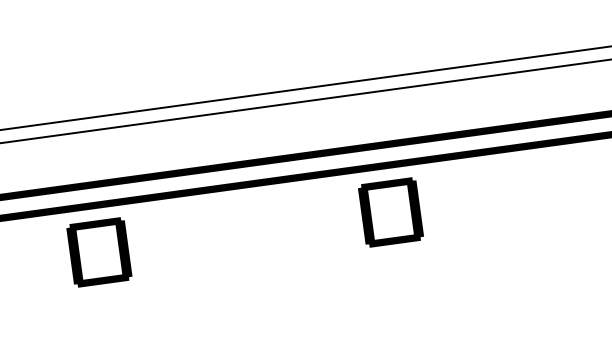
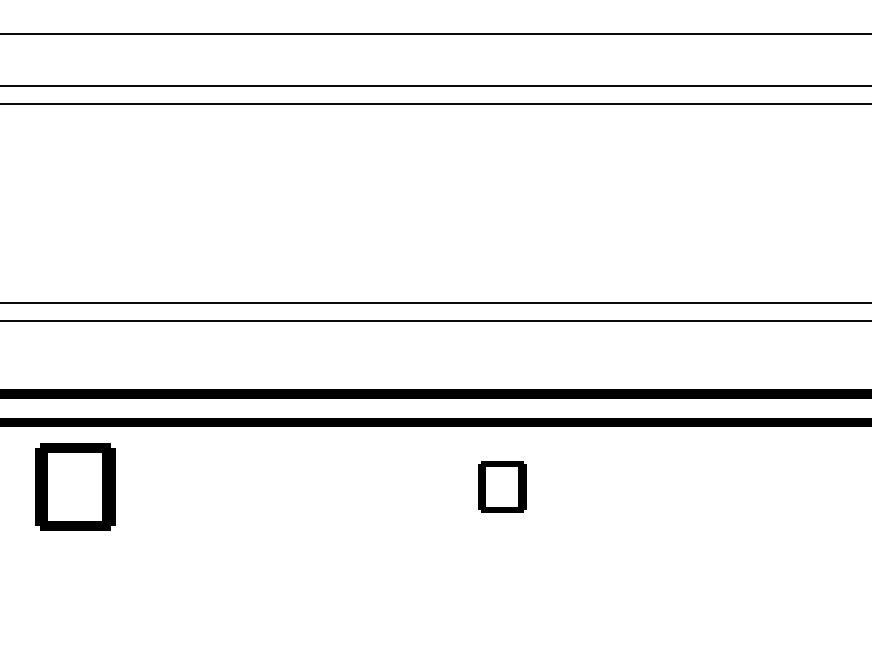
part: (391, 212) -> (502, 486), size x0.6
part: (99, 252) -> (75, 486), moved

